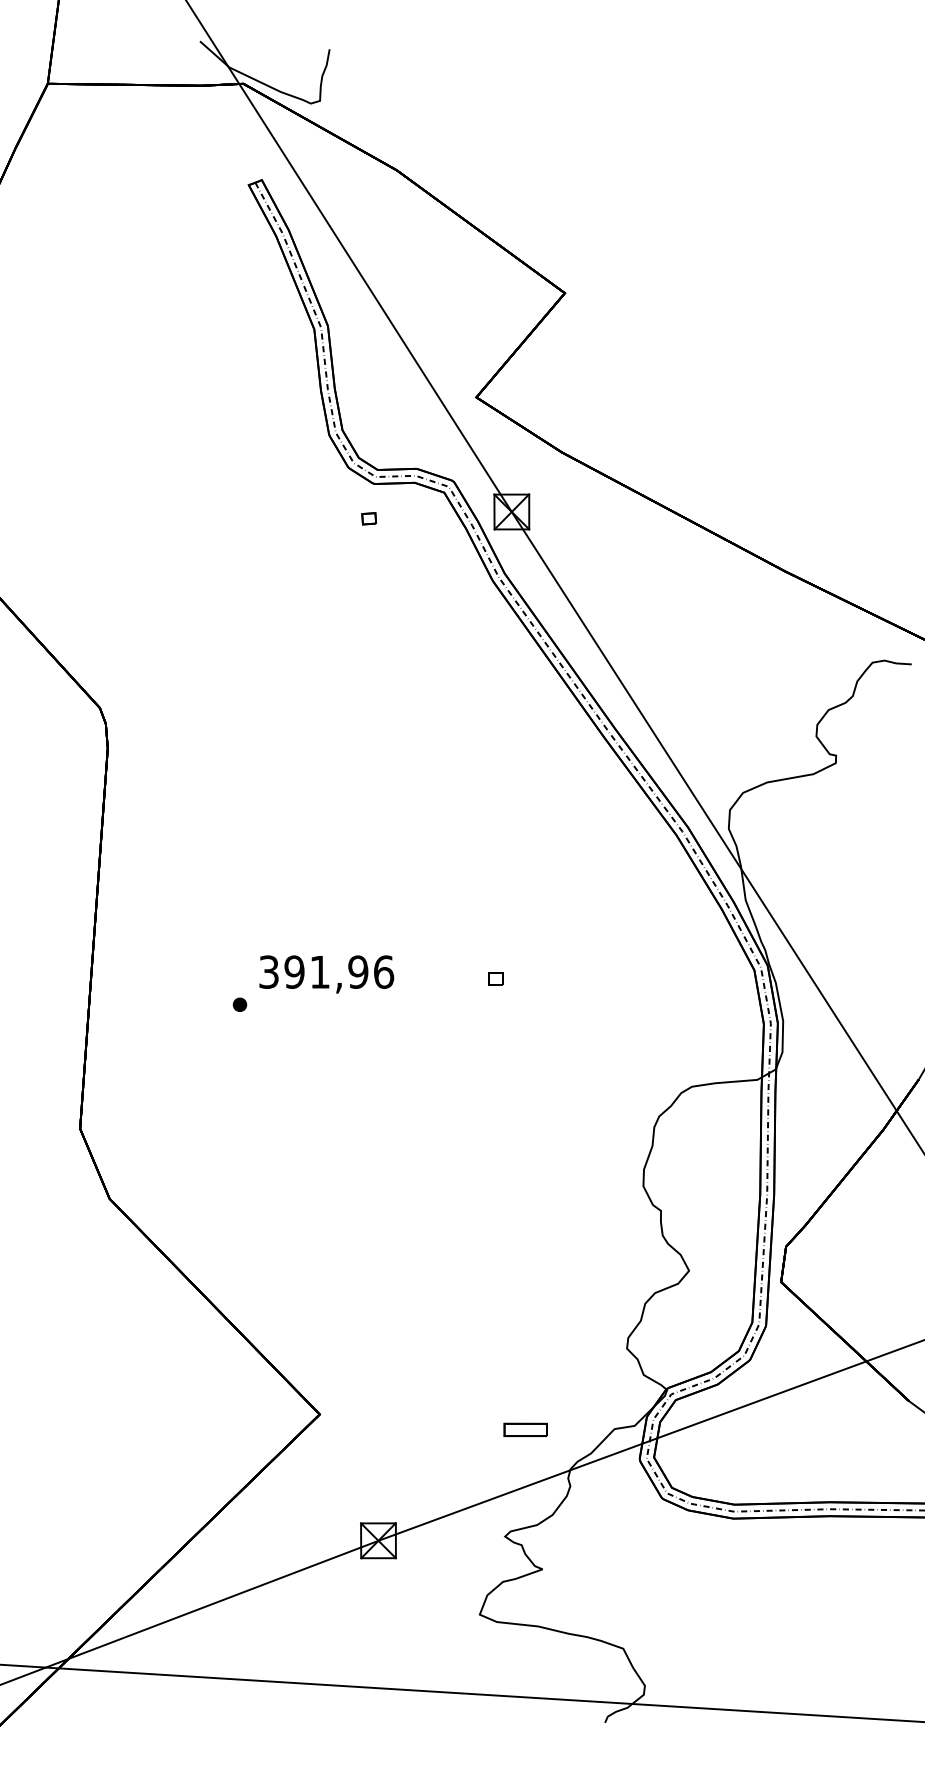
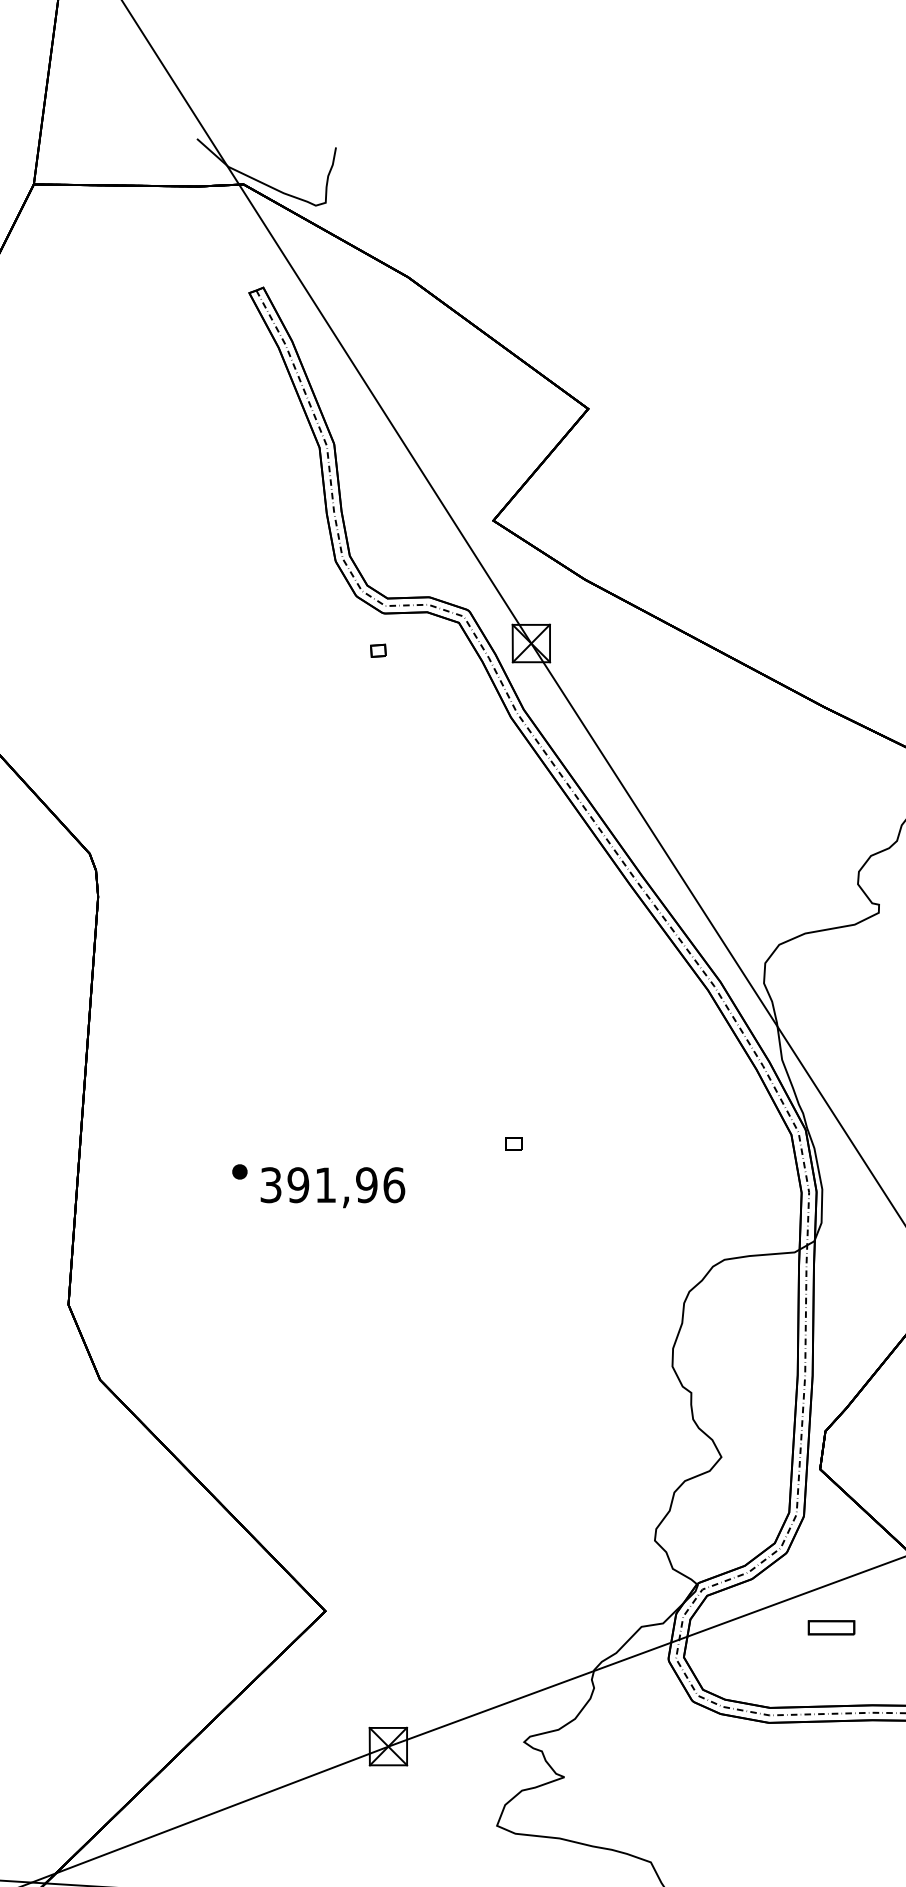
text: (326, 974) -> (332, 1187), moved
part: (525, 1429) -> (831, 1627), moved

